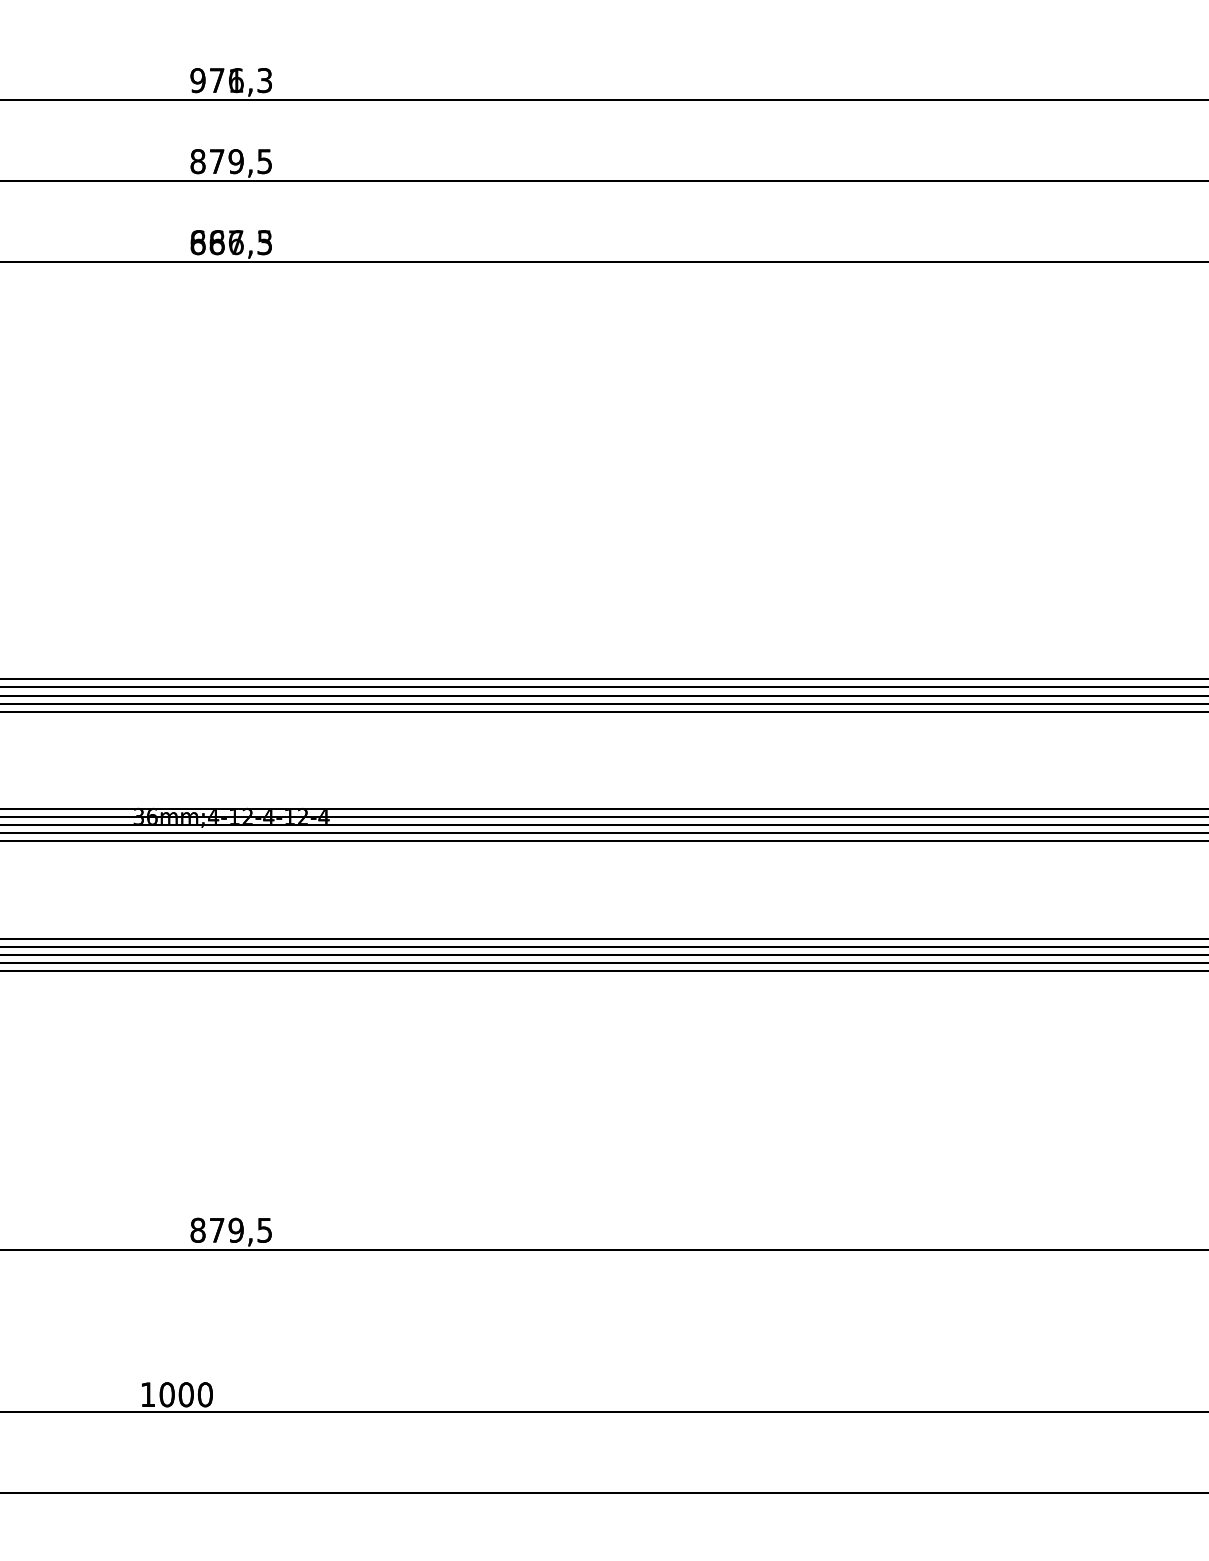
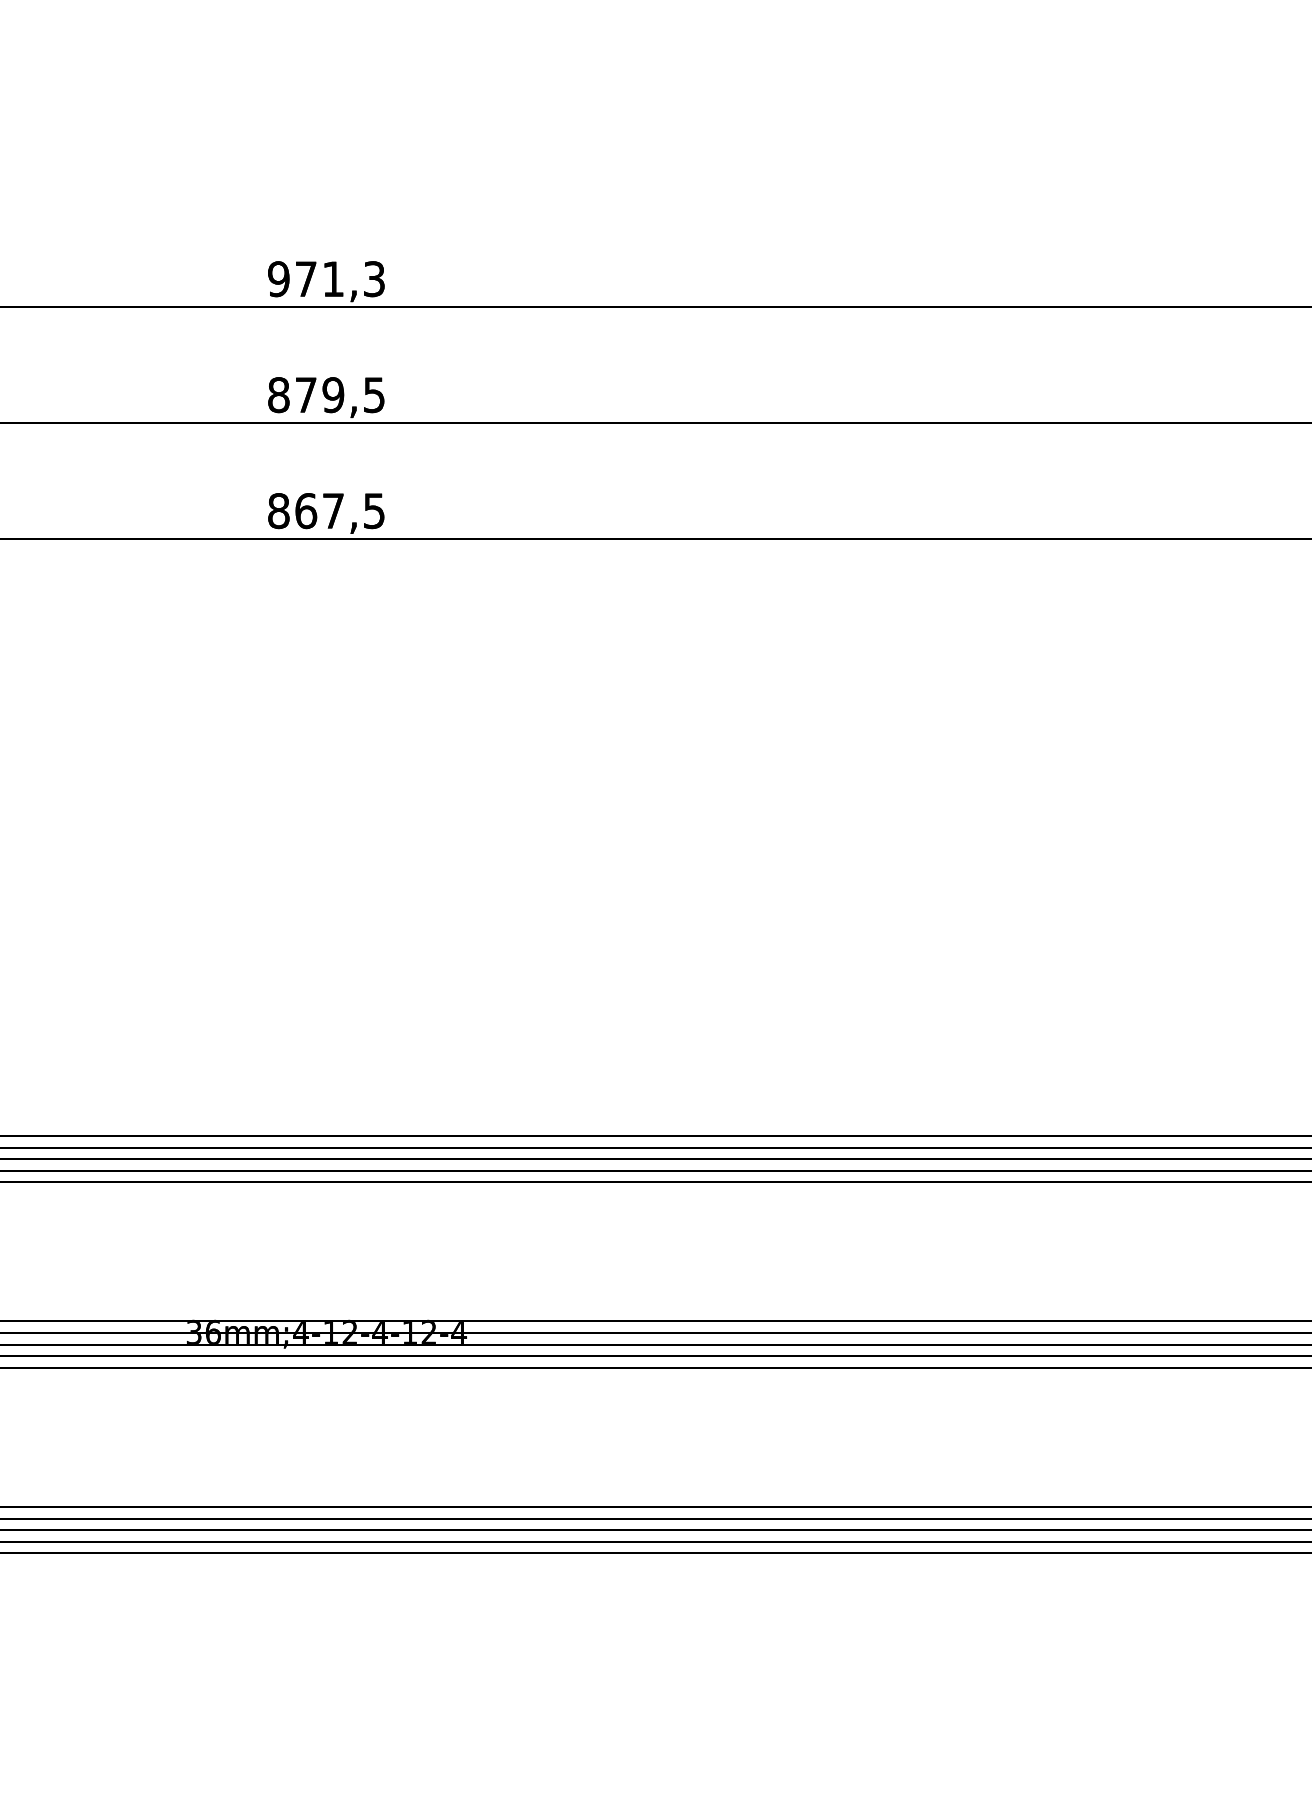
text: (235, 80) -> (332, 279), 976,3 -> 971,3
text: (230, 242) -> (325, 510), 686,3 -> 867,5

